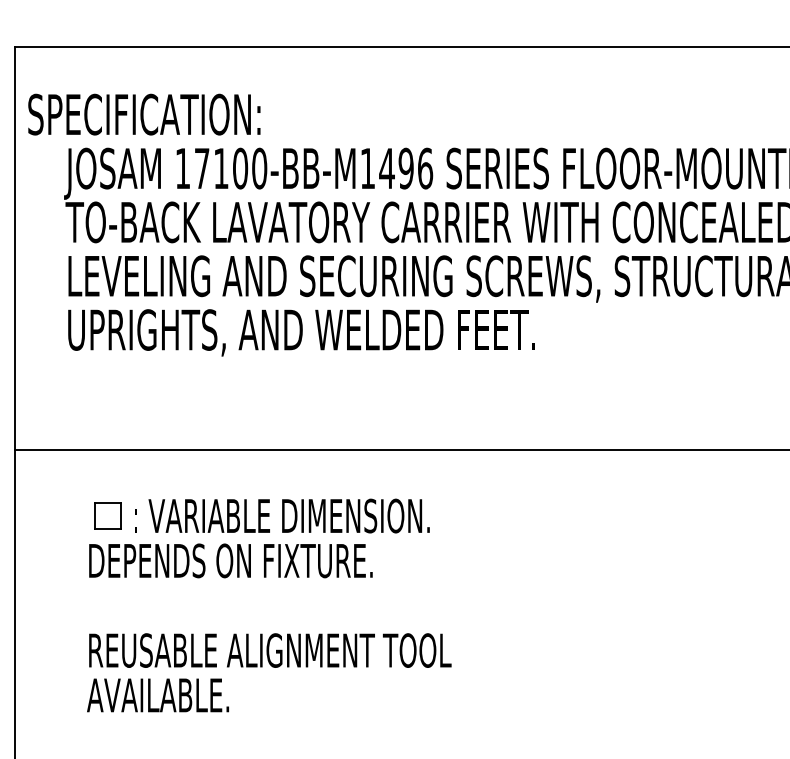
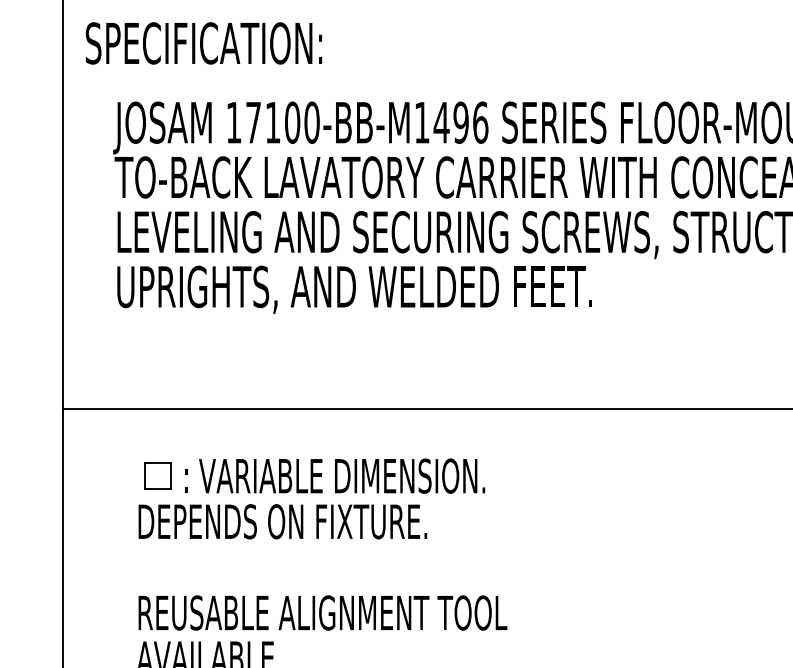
text: (144, 114) -> (204, 43), moved

